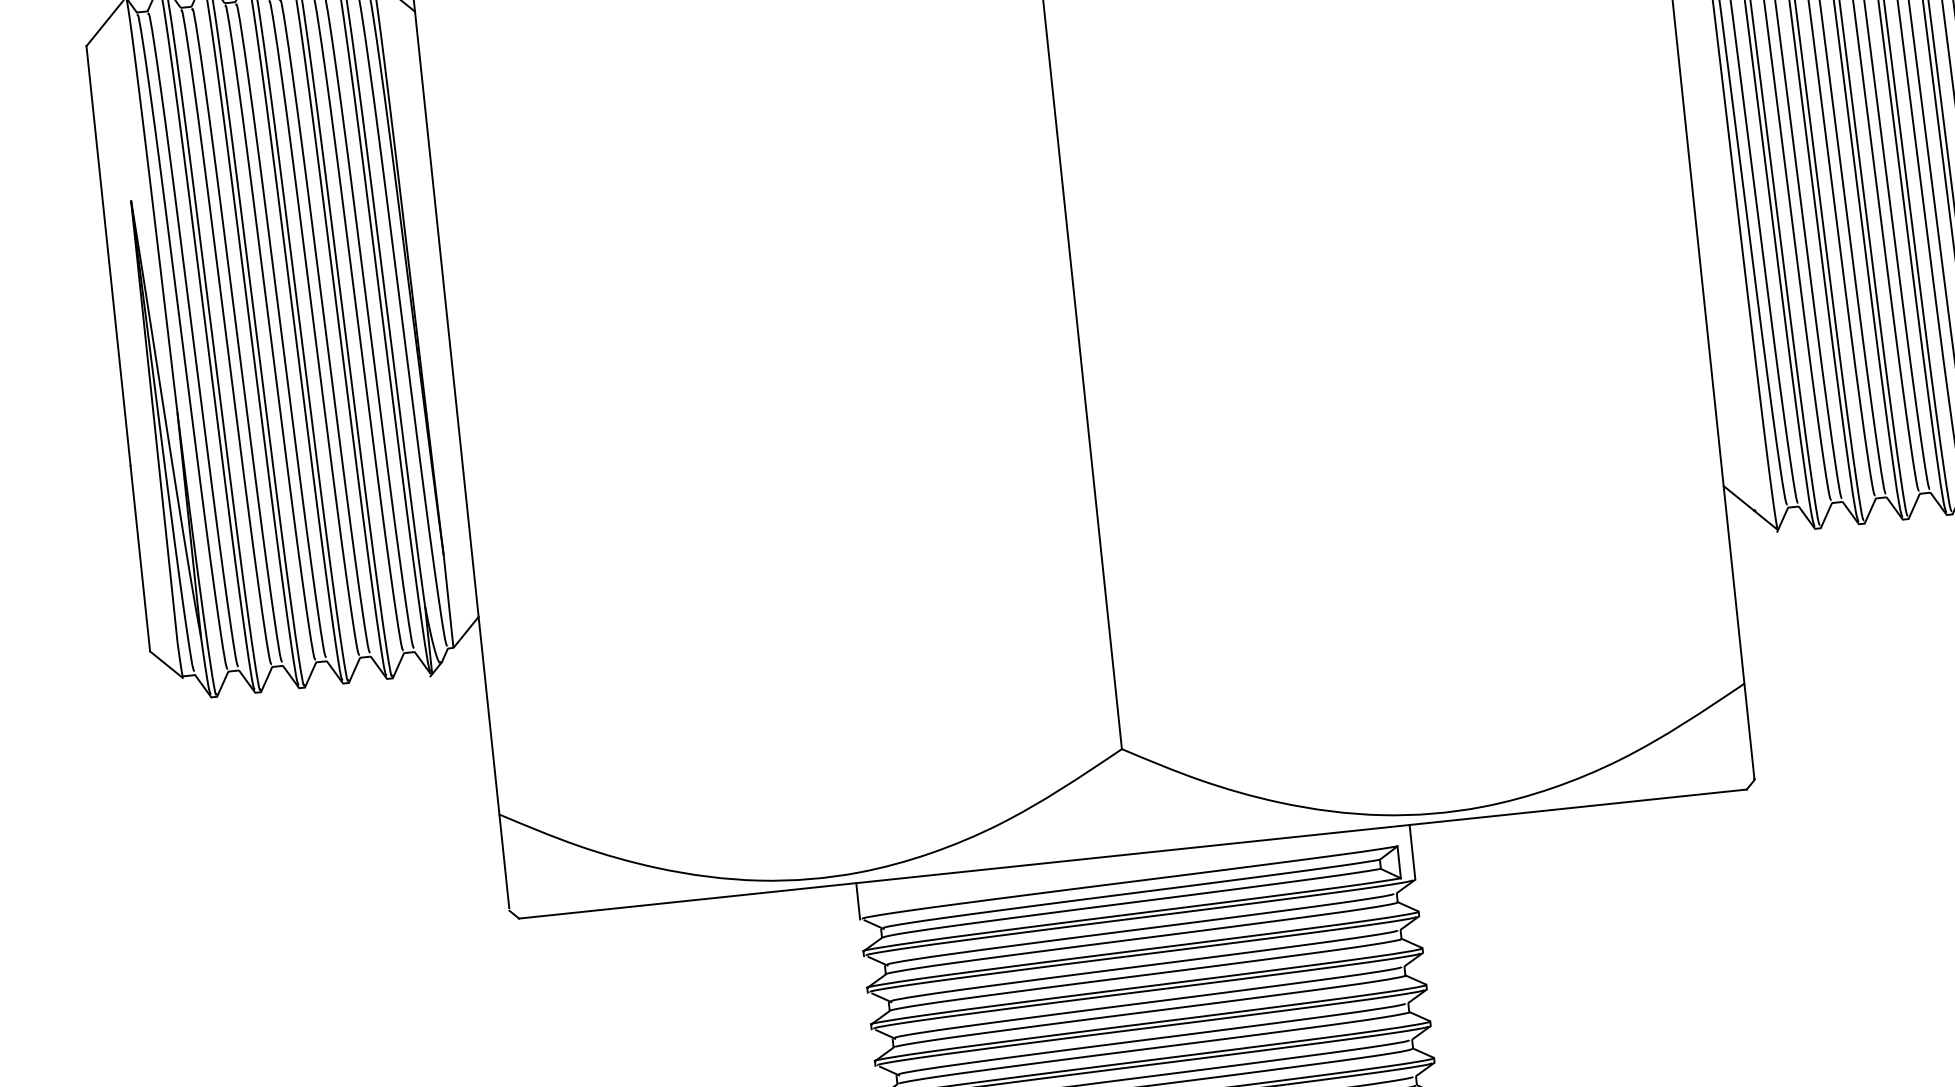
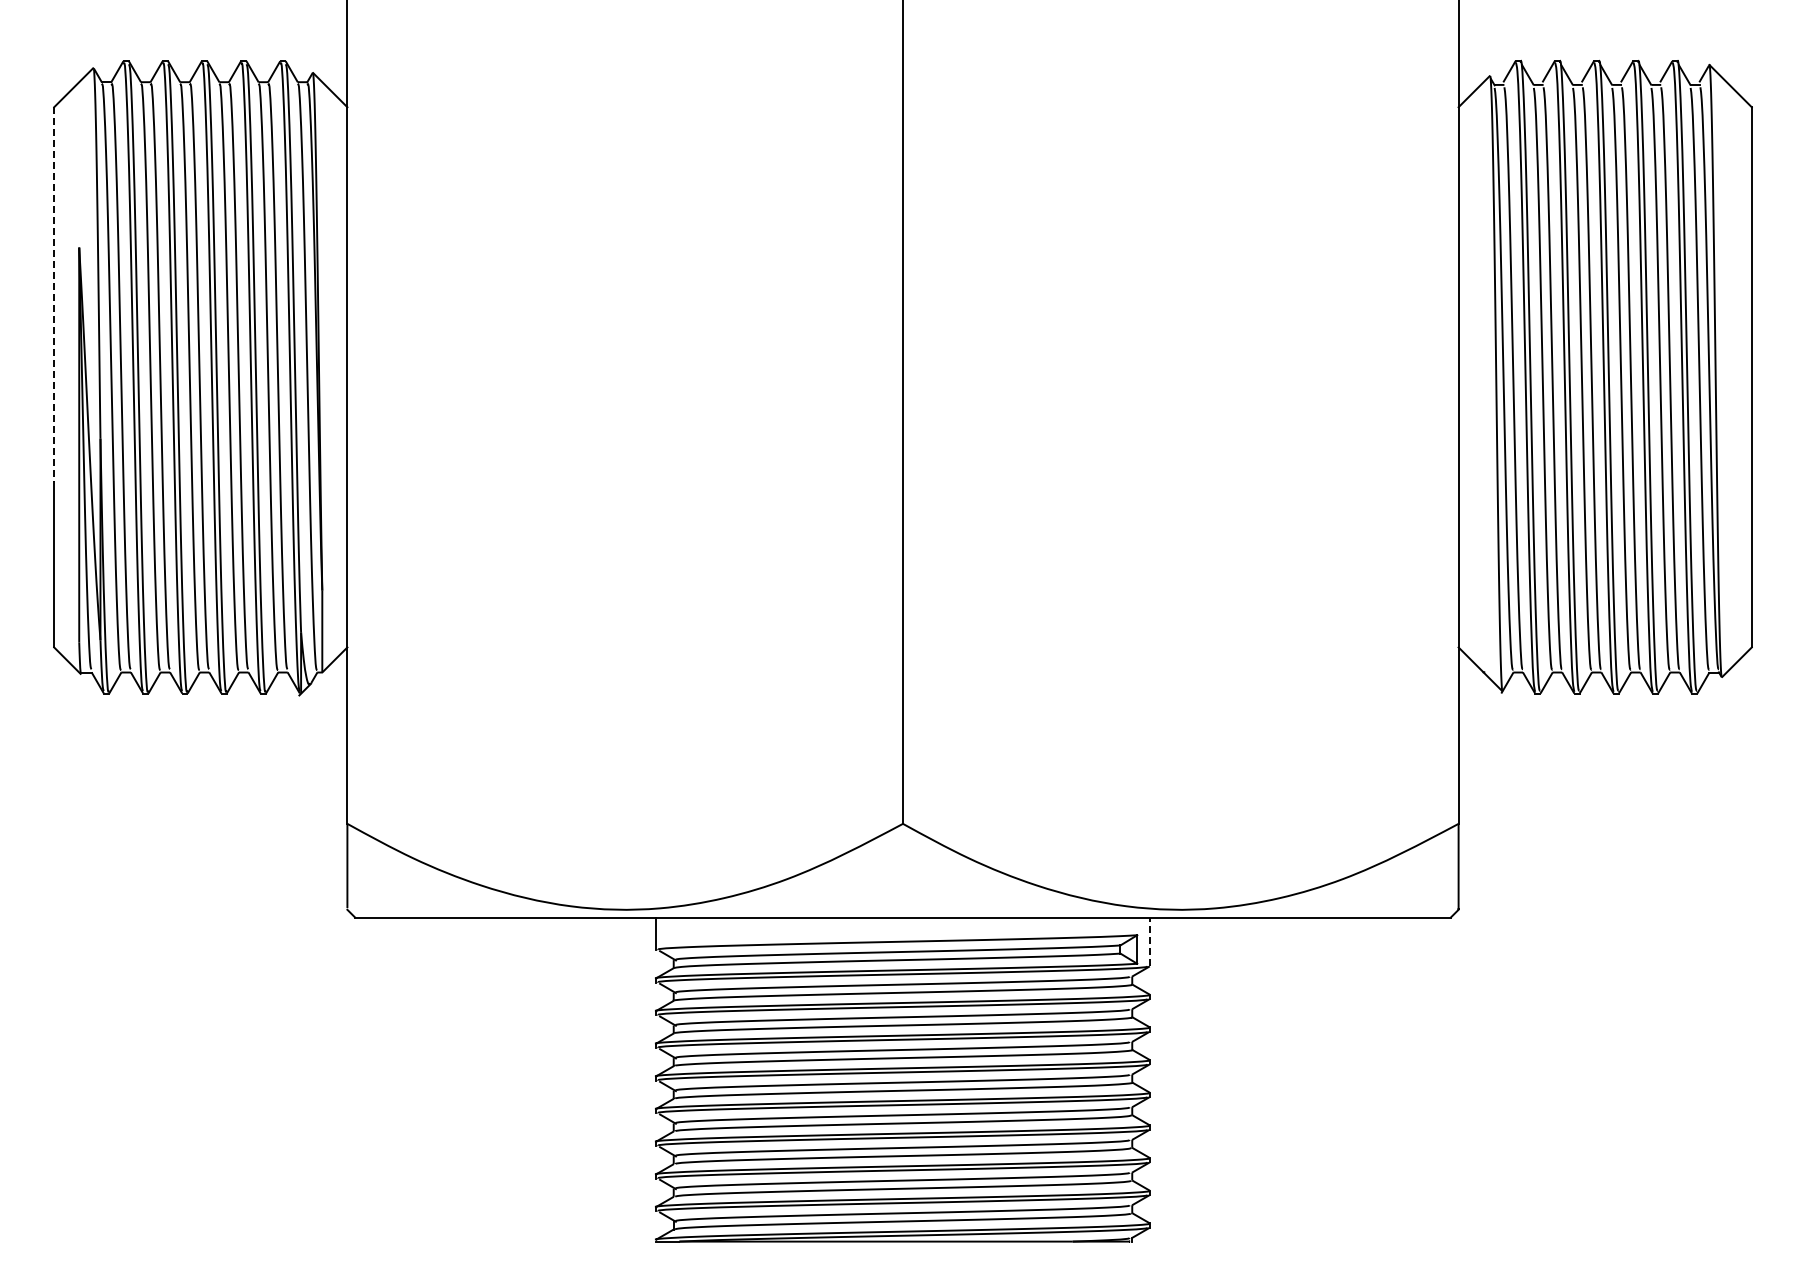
line: (109, 257) -> (54, 295), solid -> dashed
line: (1411, 851) -> (1149, 941), solid -> dashed

